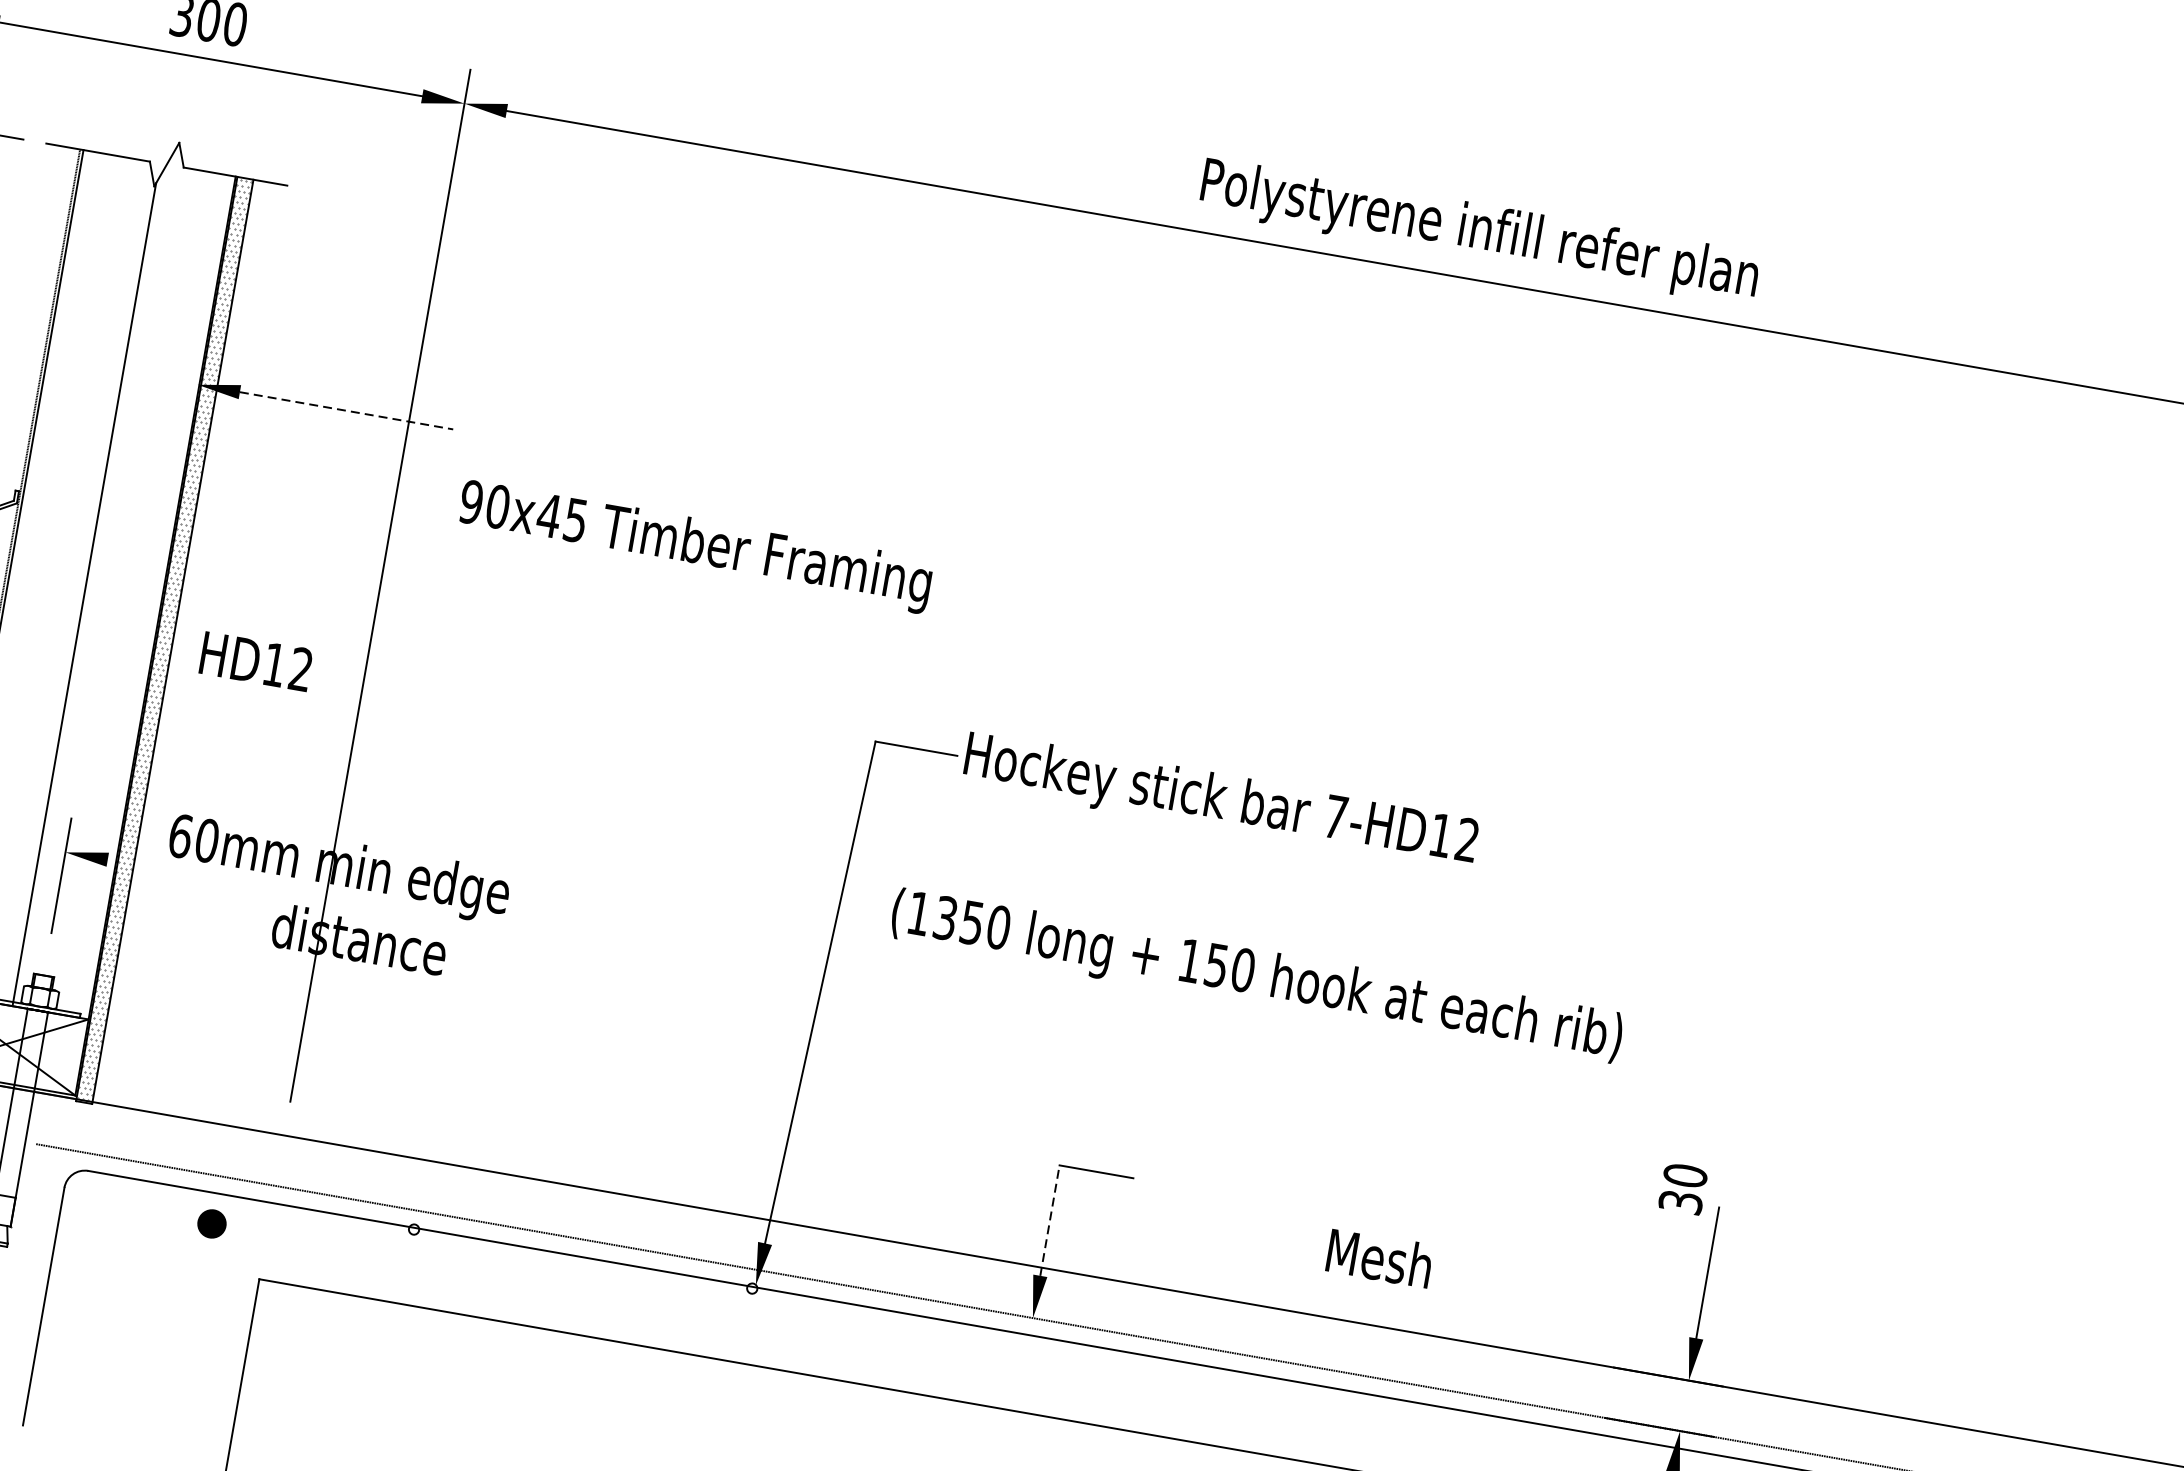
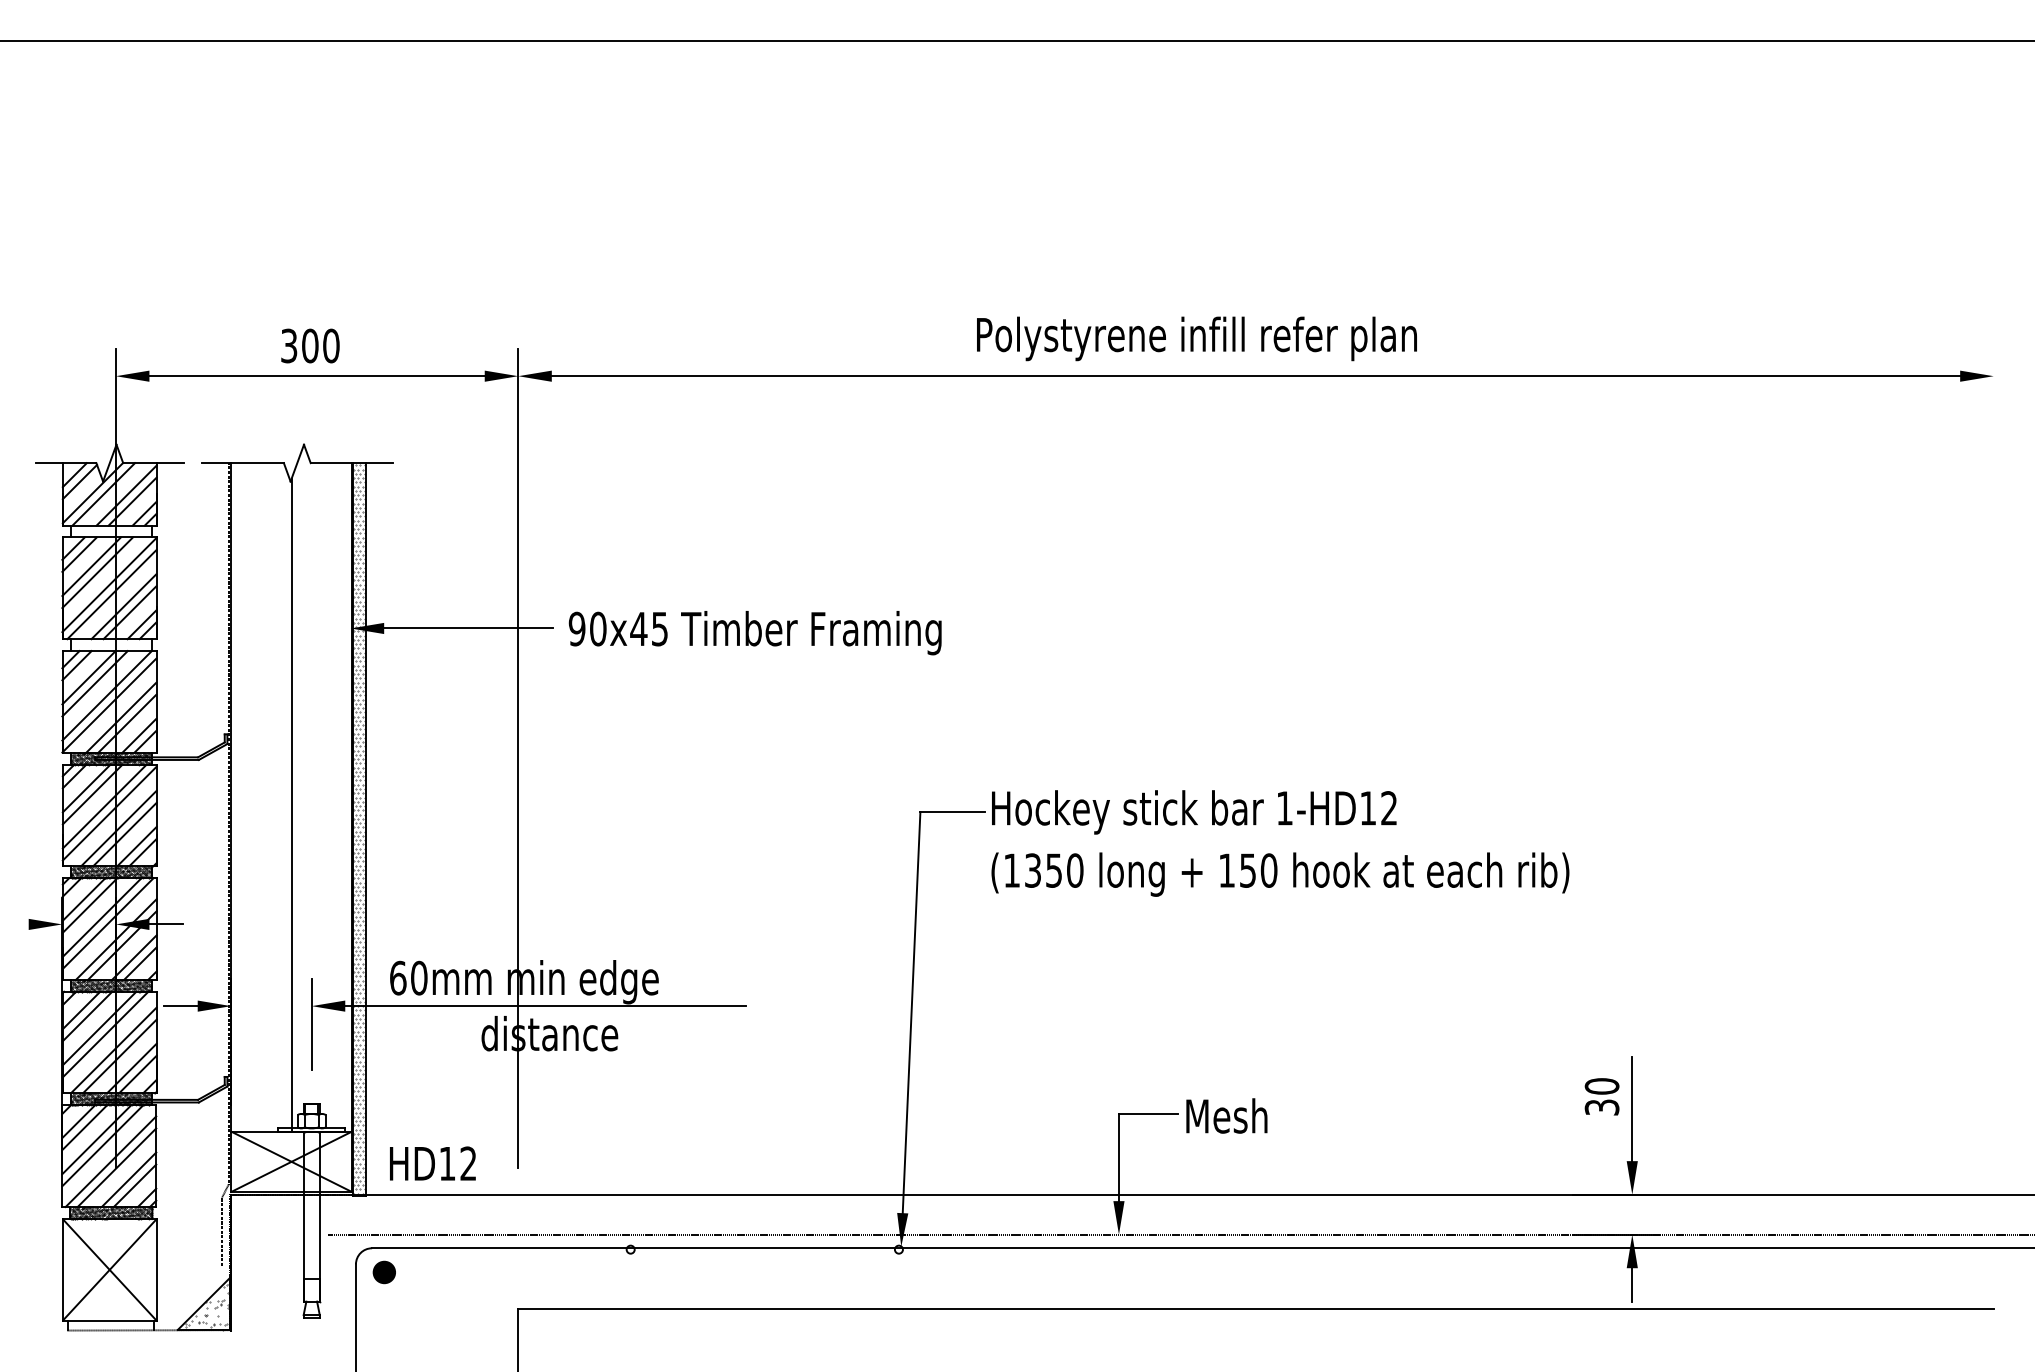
text: (1479, 231) -> (1196, 338), moved
line: (346, 410) -> (468, 628), dashed -> solid
text: (694, 546) -> (754, 633), moved
text: (255, 661) -> (432, 1163), moved
text: (1335, 817) -> (1284, 808), 7-HD12 -> 1-HD12
line: (360, 904) -> (545, 1006), added
text: (1256, 977) -> (1280, 874), moved
text: (1682, 1188) -> (1601, 1096), moved
line: (1049, 1220) -> (1118, 1157), dashed -> solid
part: (210, 1223) -> (383, 1272), moved
text: (1379, 1257) -> (1226, 1115), moved

